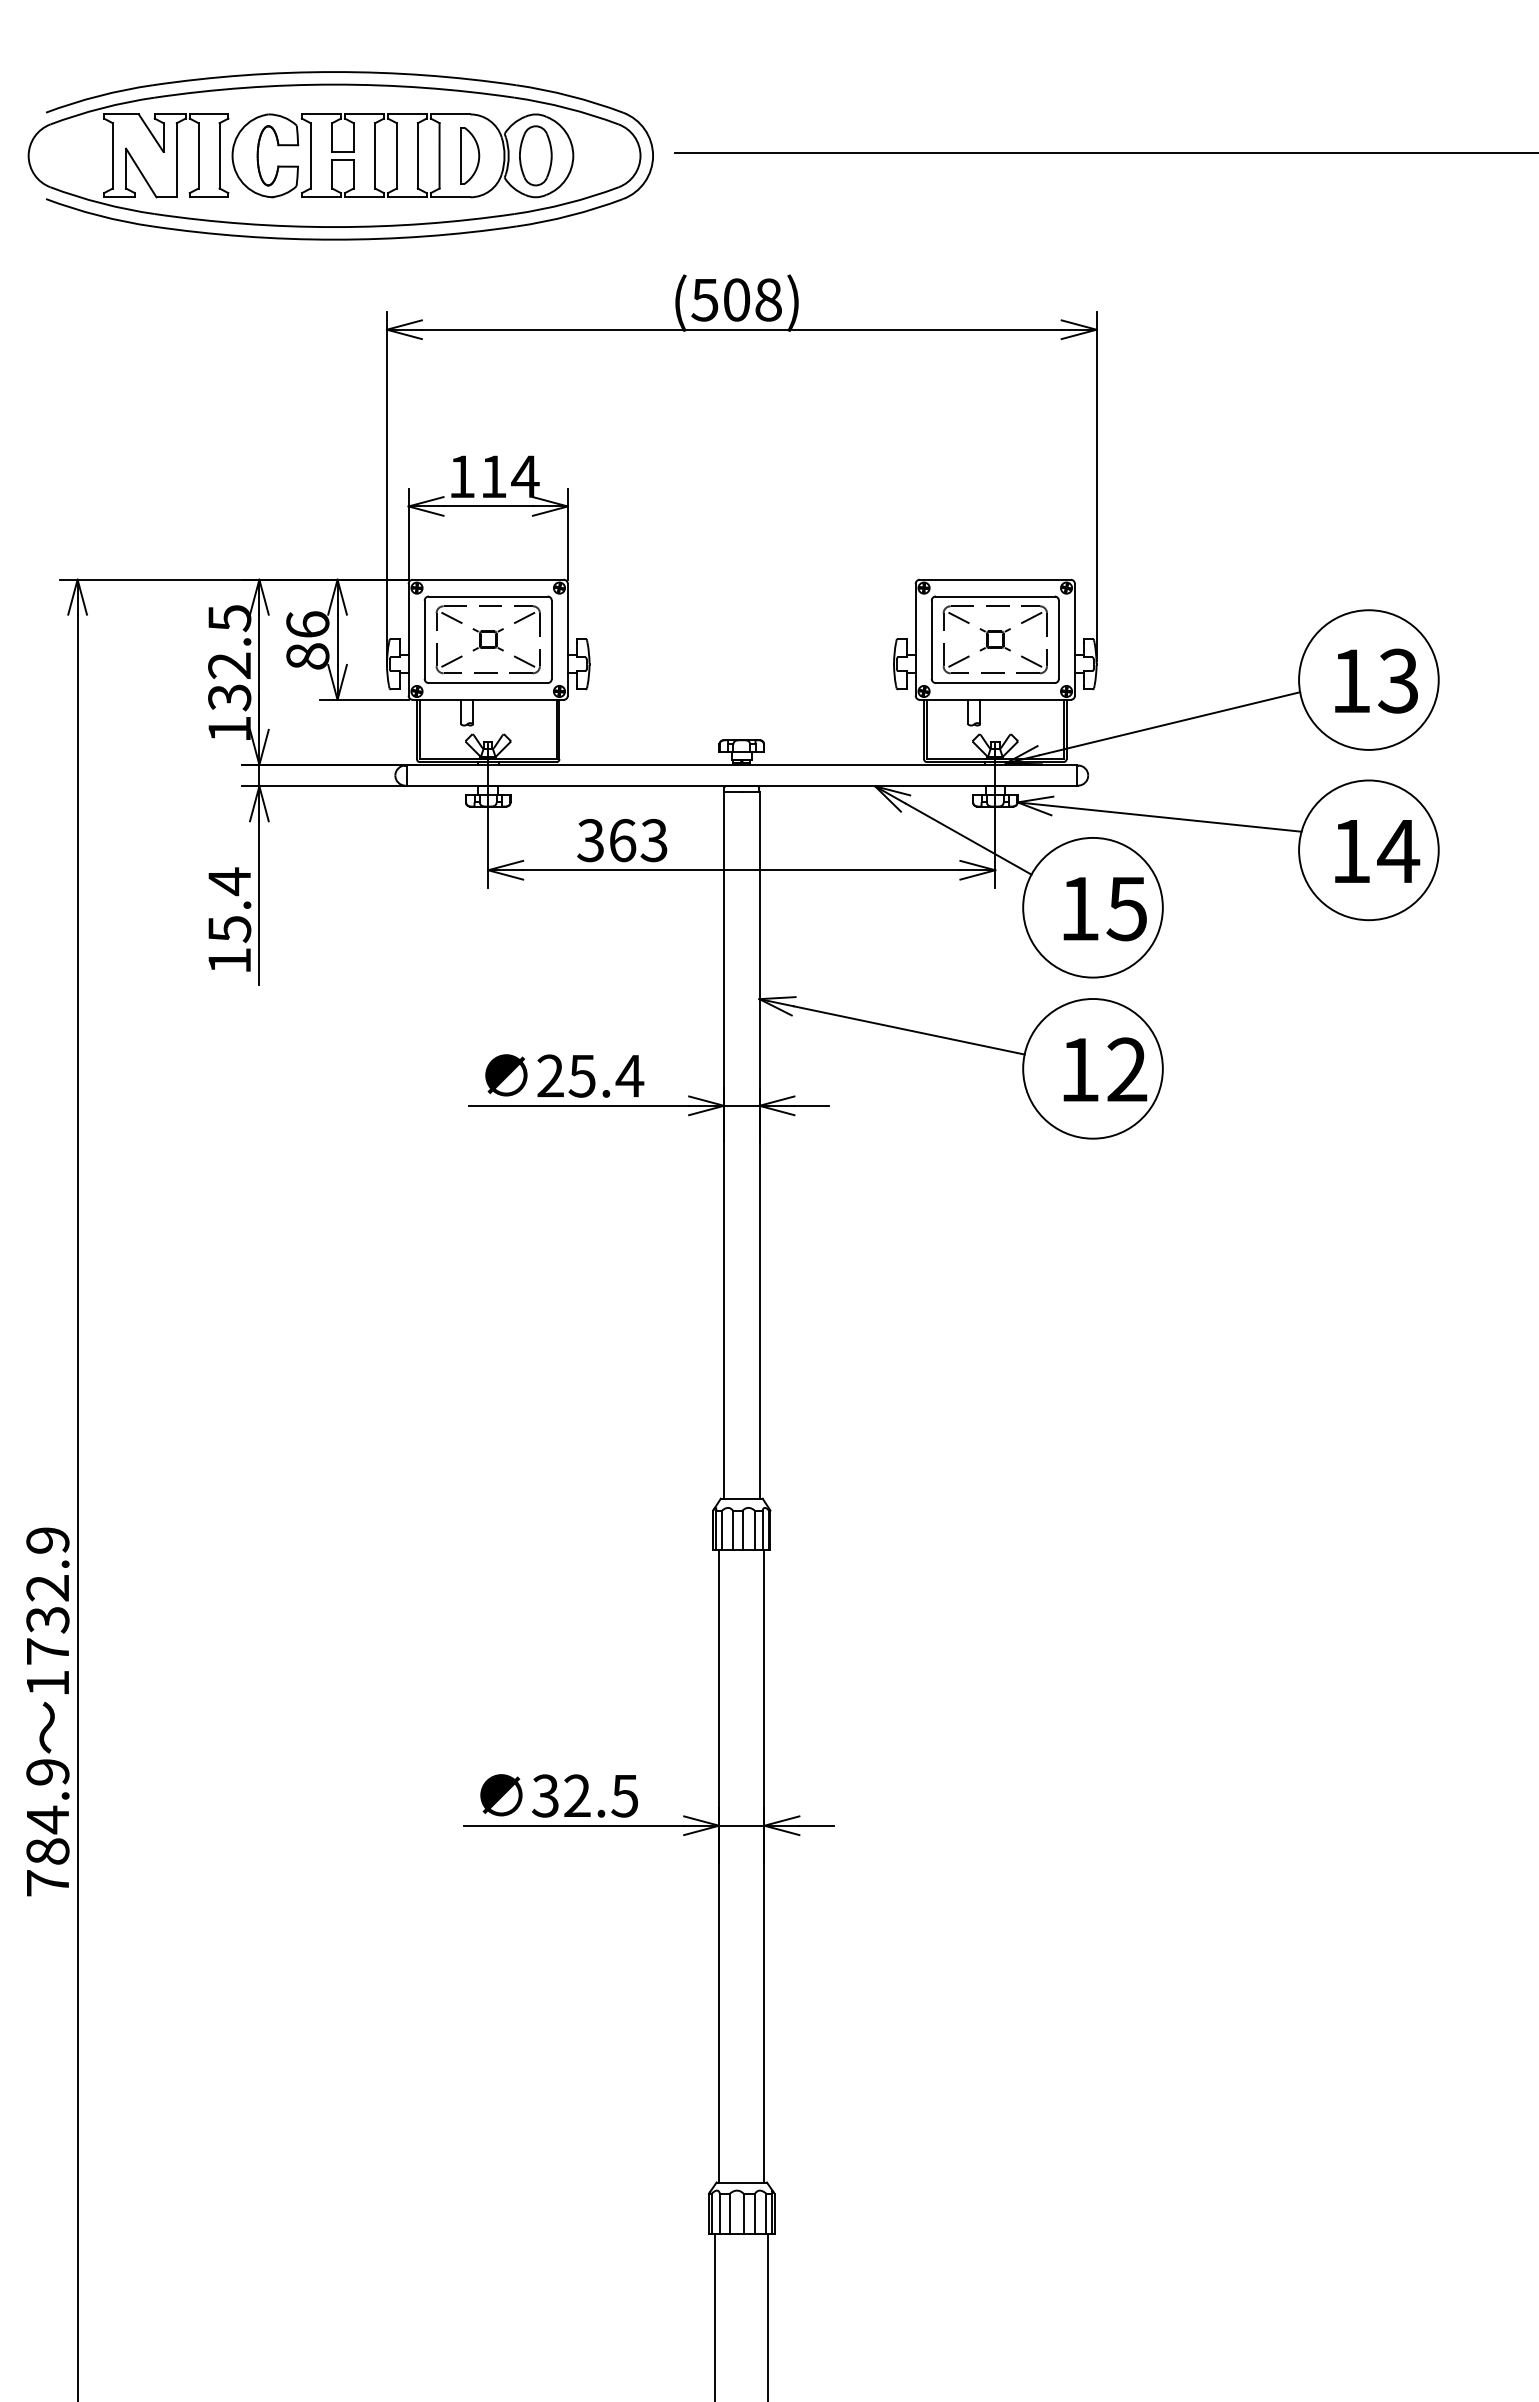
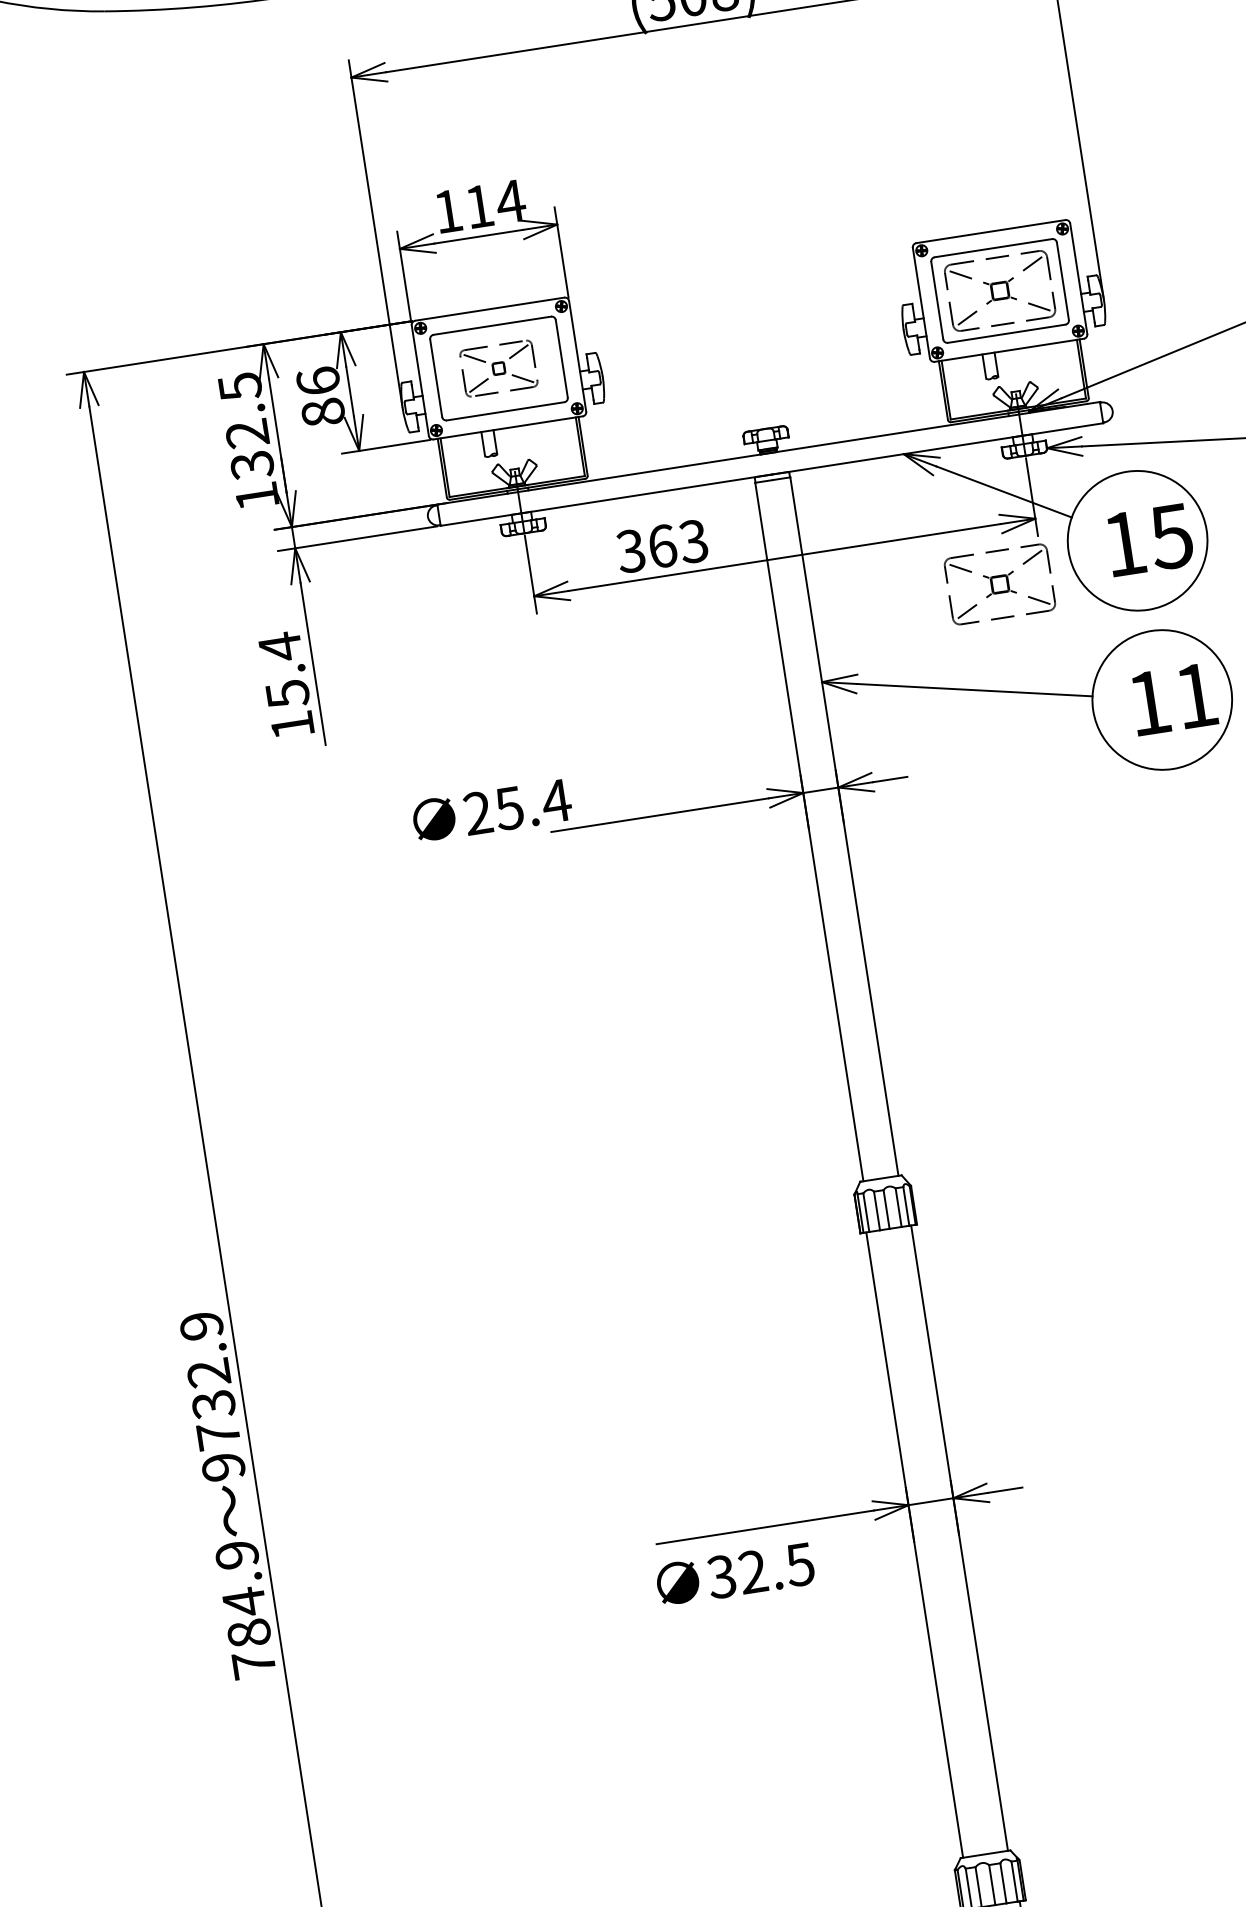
part: (487, 639) -> (498, 368), size x0.7
part: (949, 929) -> (999, 584), added
text: (1127, 1069) -> (1196, 695), 12 -> 11
text: (564, 1075) -> (491, 810), moved
text: (47, 1683) -> (223, 1467), 1732.9 -> 9732.9
text: (558, 1795) -> (734, 1574), moved

